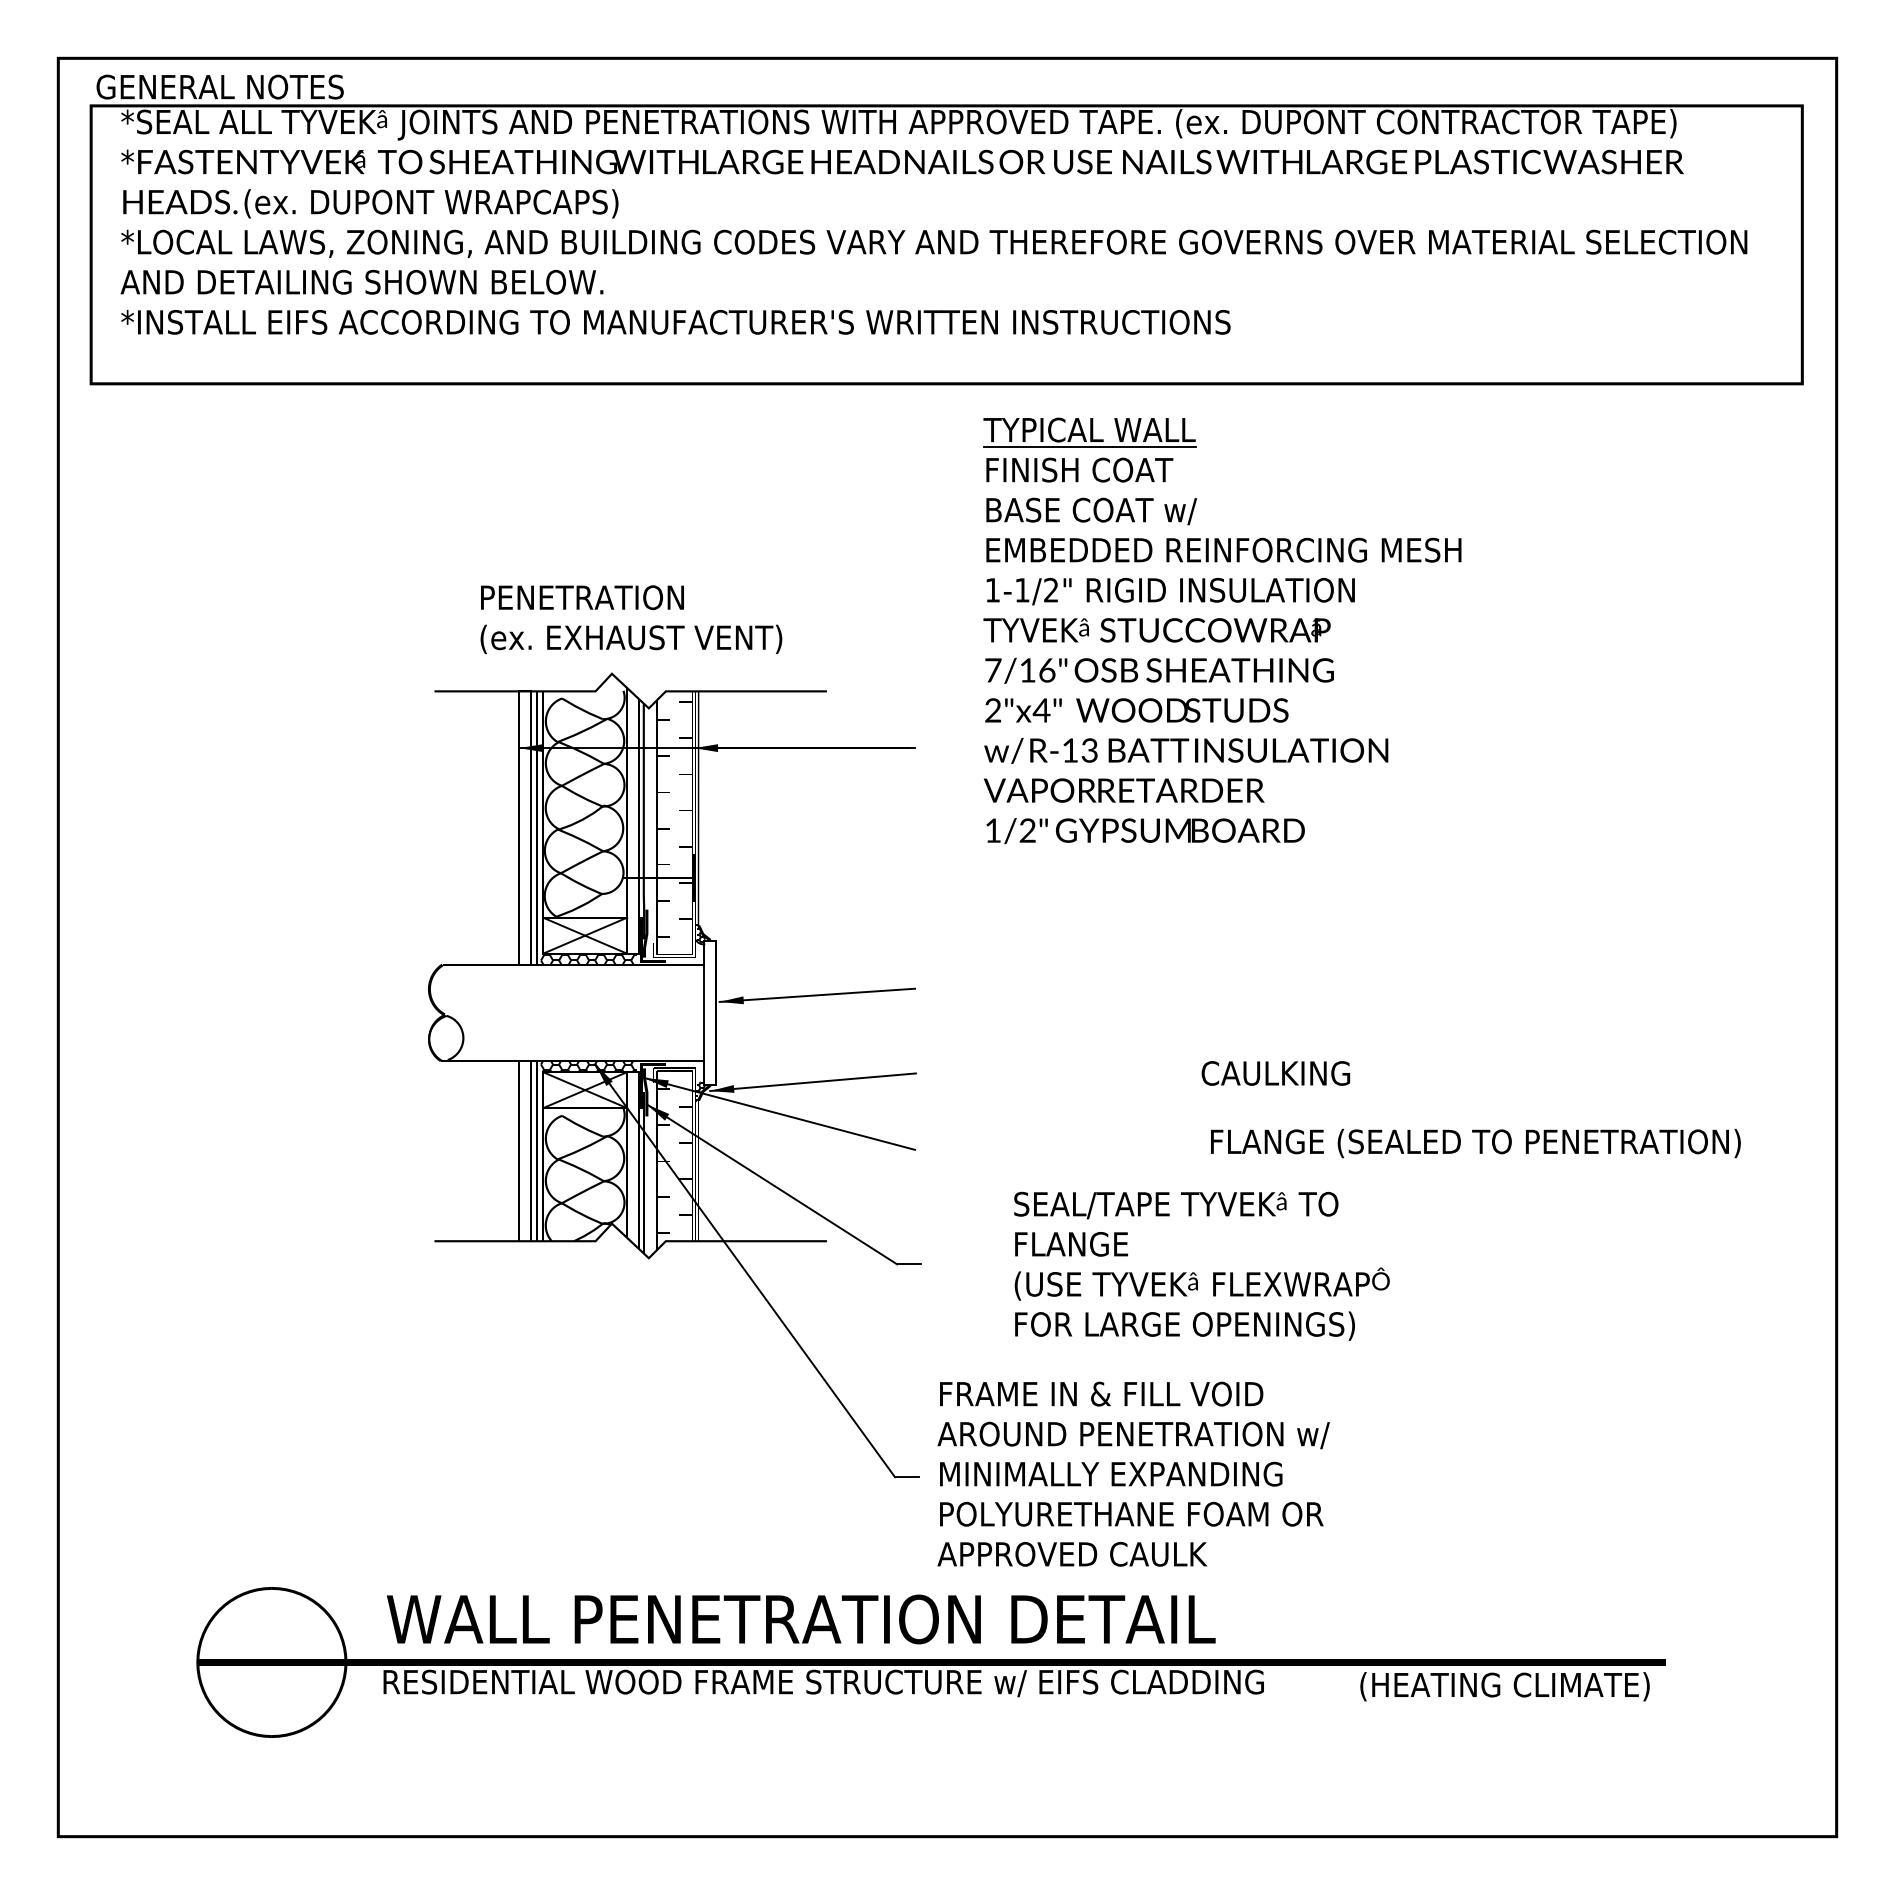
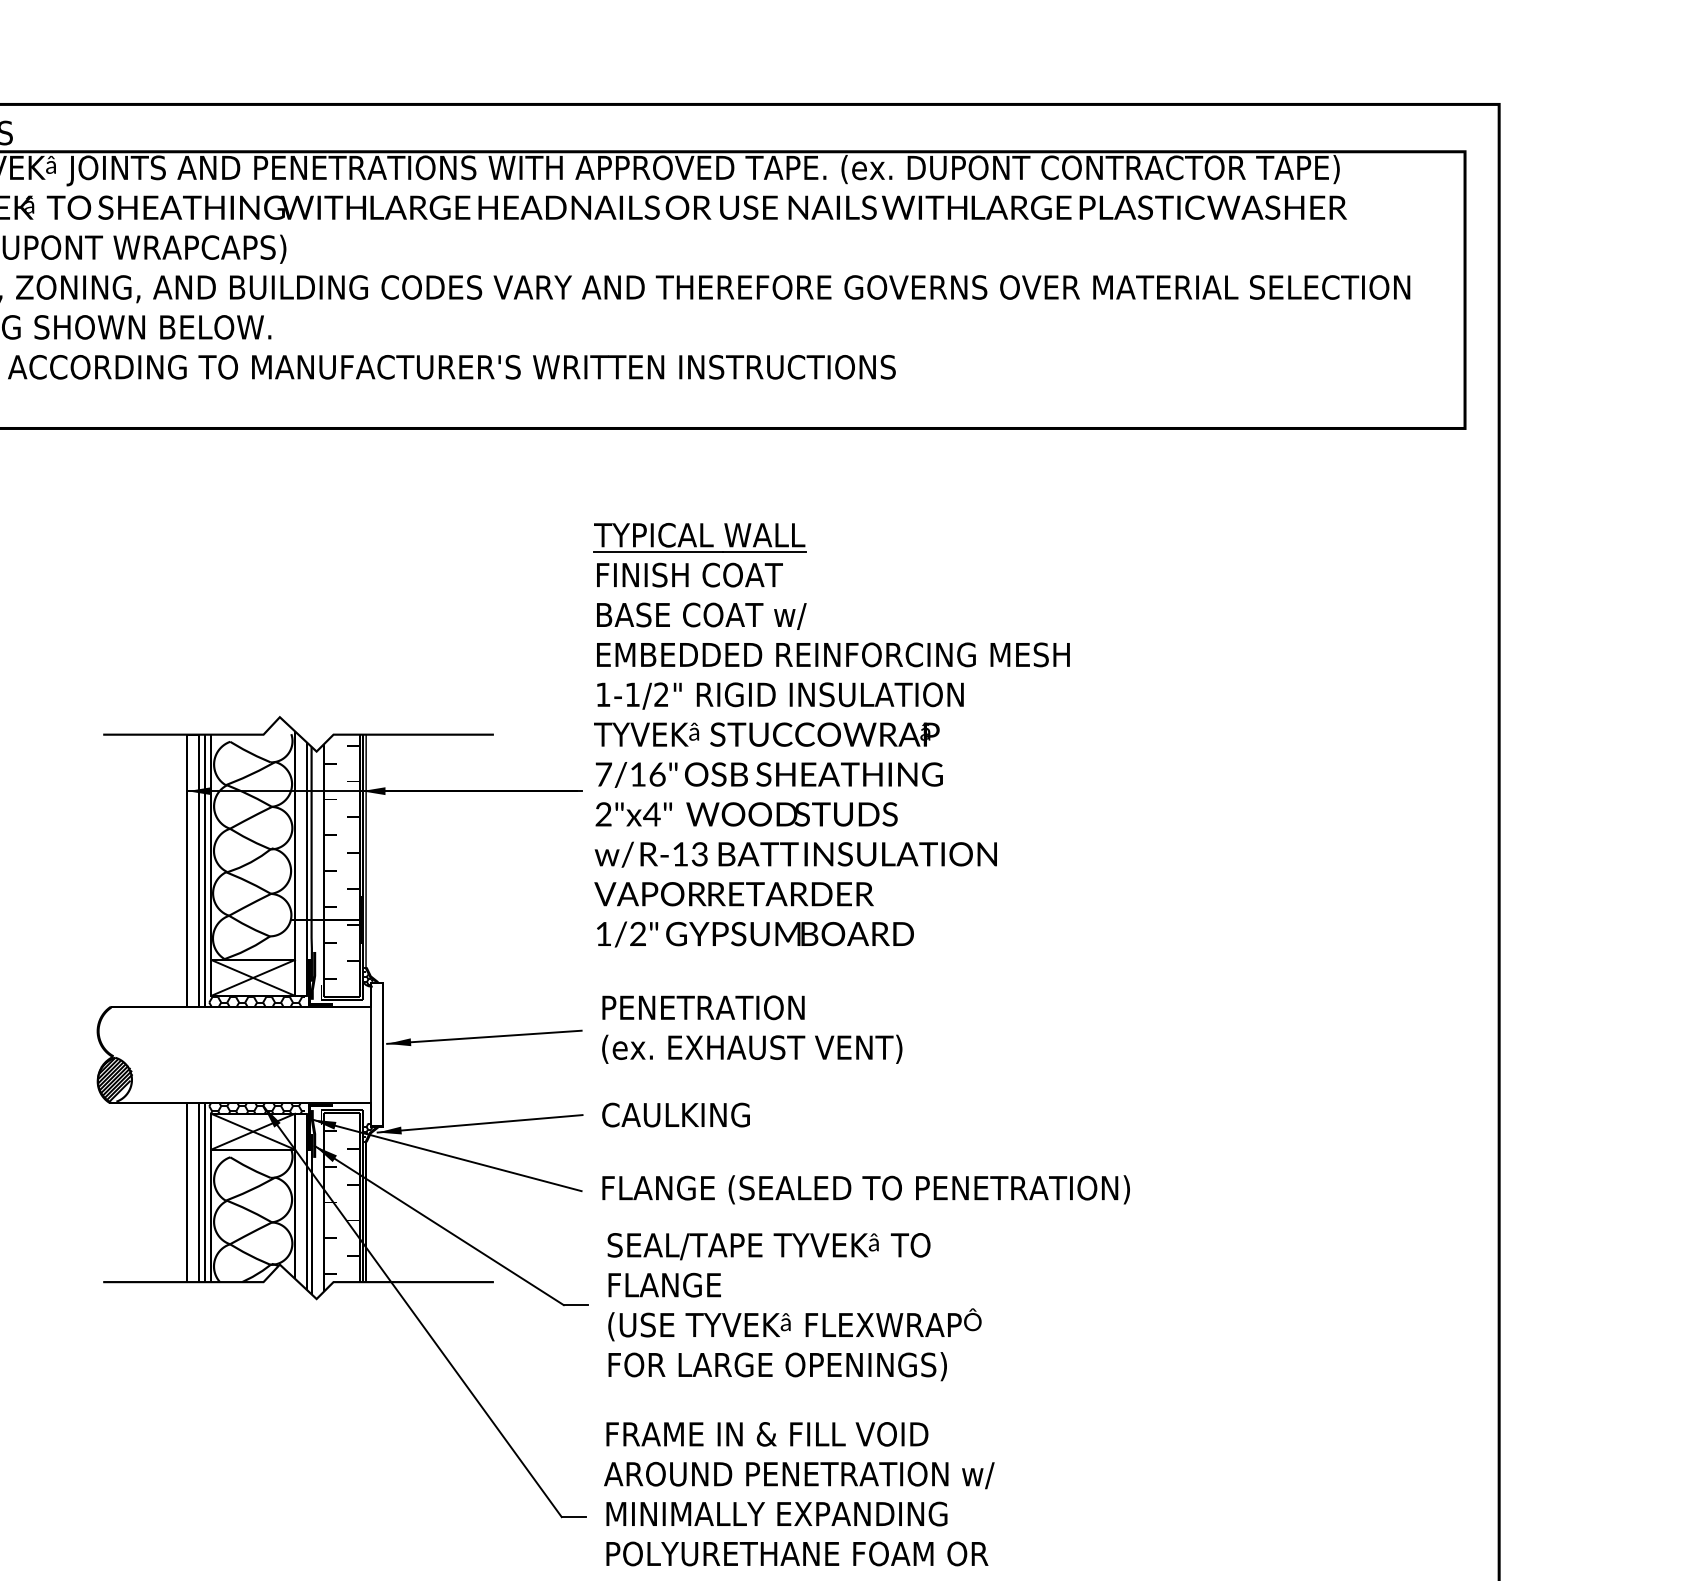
text: (631, 619) -> (752, 1029), moved
part: (1222, 630) -> (831, 734), moved
hatch: (446, 1037) -> (115, 1079), added
text: (1275, 1073) -> (675, 1115), moved
text: (1475, 1143) -> (865, 1189), moved
text: (1201, 1265) -> (794, 1306), moved

